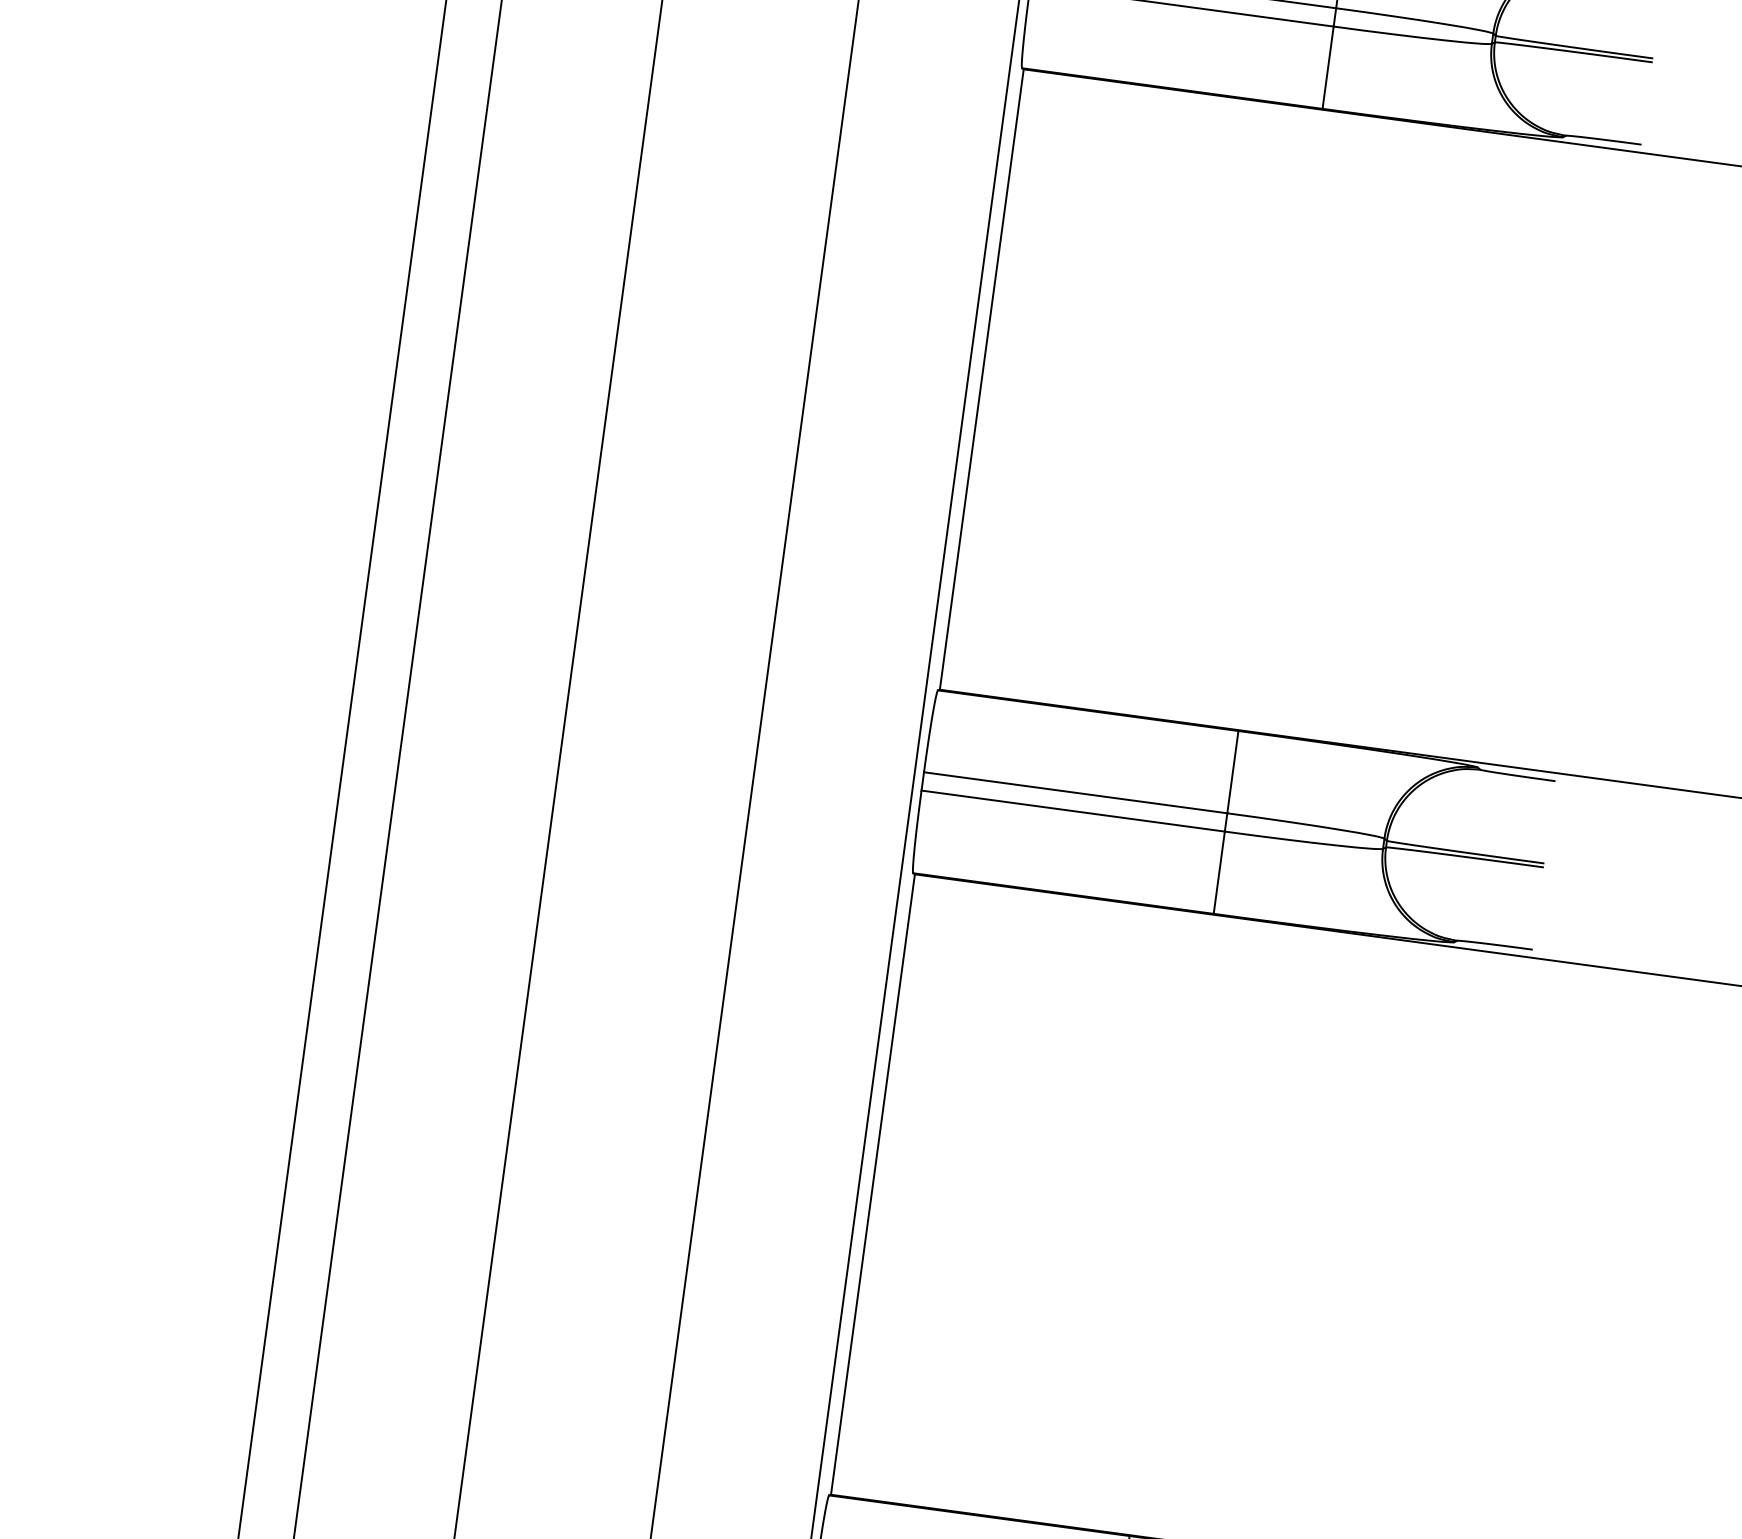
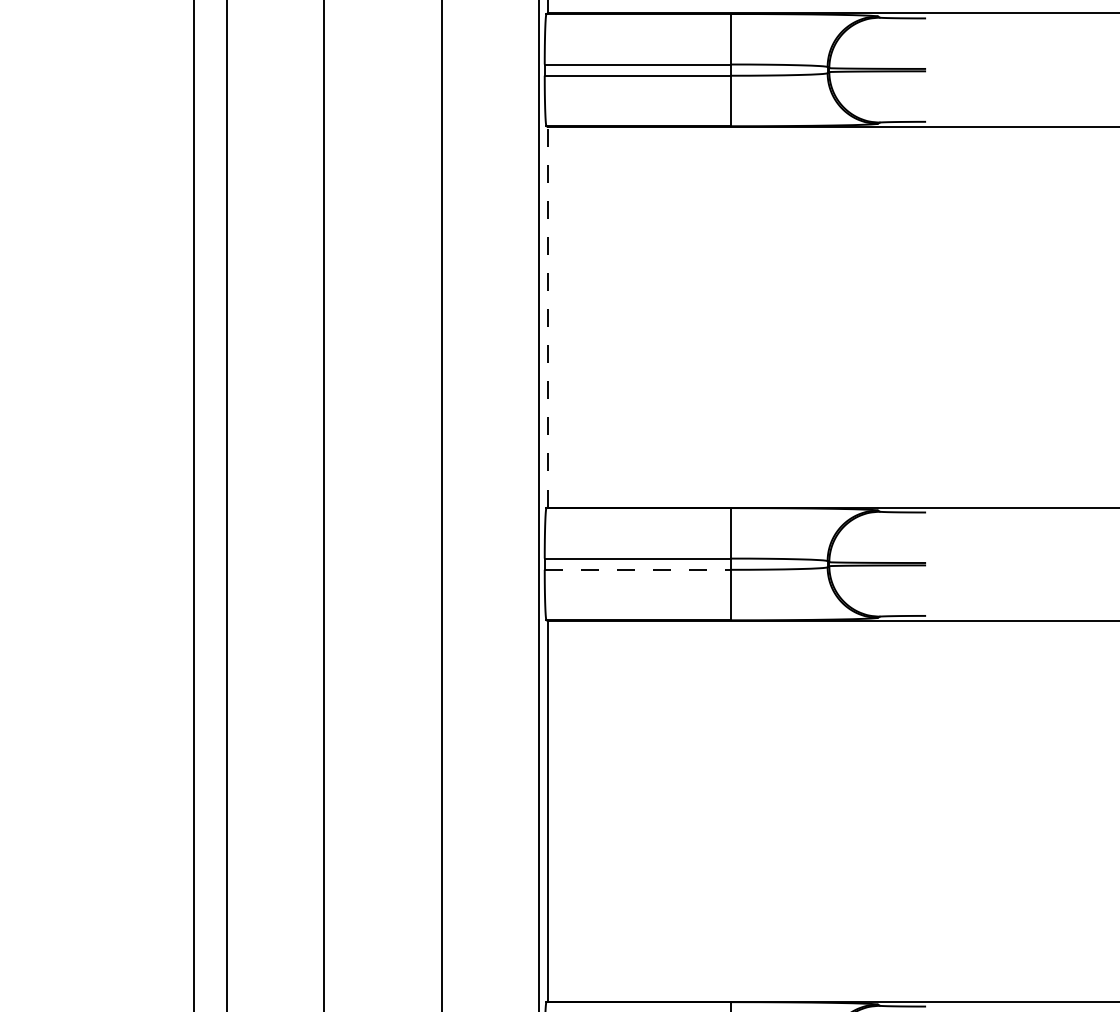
line: (981, 378) -> (547, 316), solid -> dashed
line: (1074, 810) -> (638, 569), solid -> dashed

